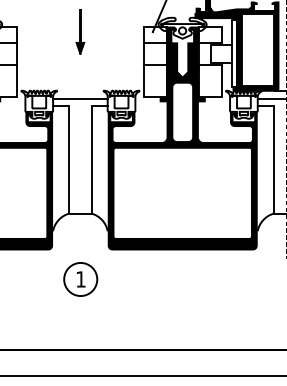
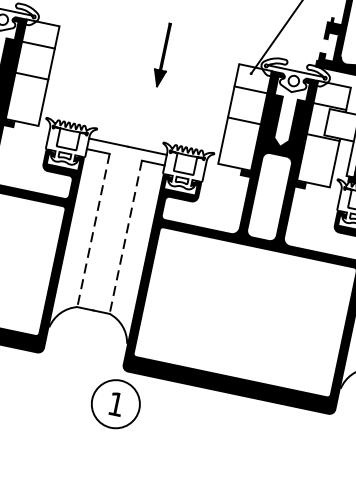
part: (80, 31) -> (163, 54), moved
line: (69, 159) -> (94, 230), solid -> dashed
line: (91, 159) -> (125, 236), solid -> dashed
part: (80, 279) -> (115, 404), moved

